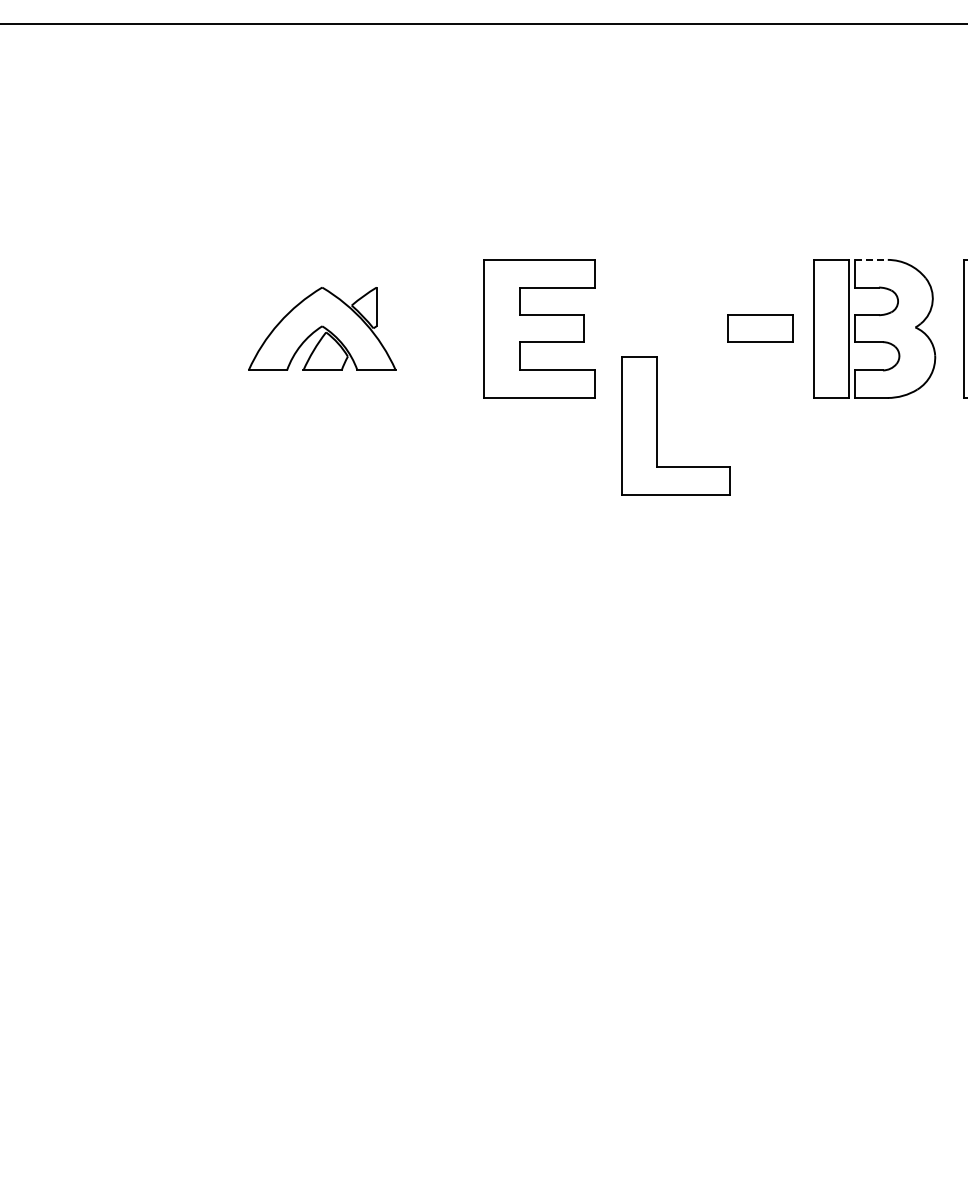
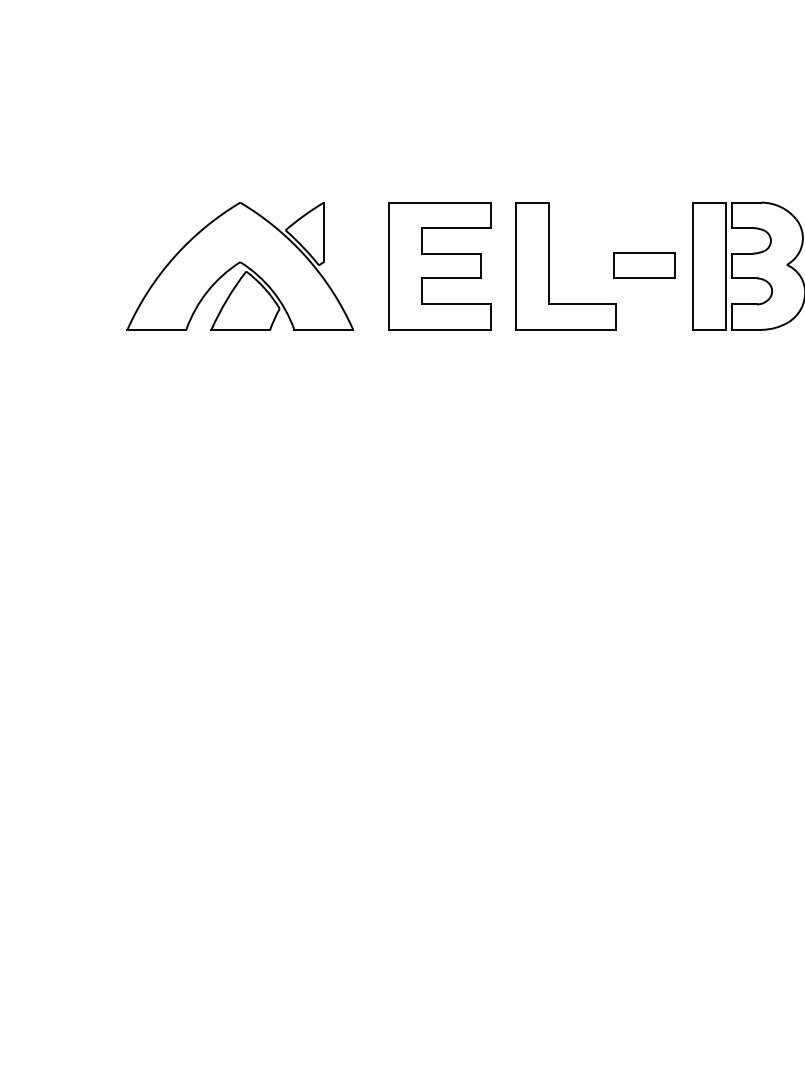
line: (872, 259) -> (747, 202), dashed -> solid
part: (322, 328) -> (240, 265), size x1.67
part: (657, 425) -> (549, 265), moved

